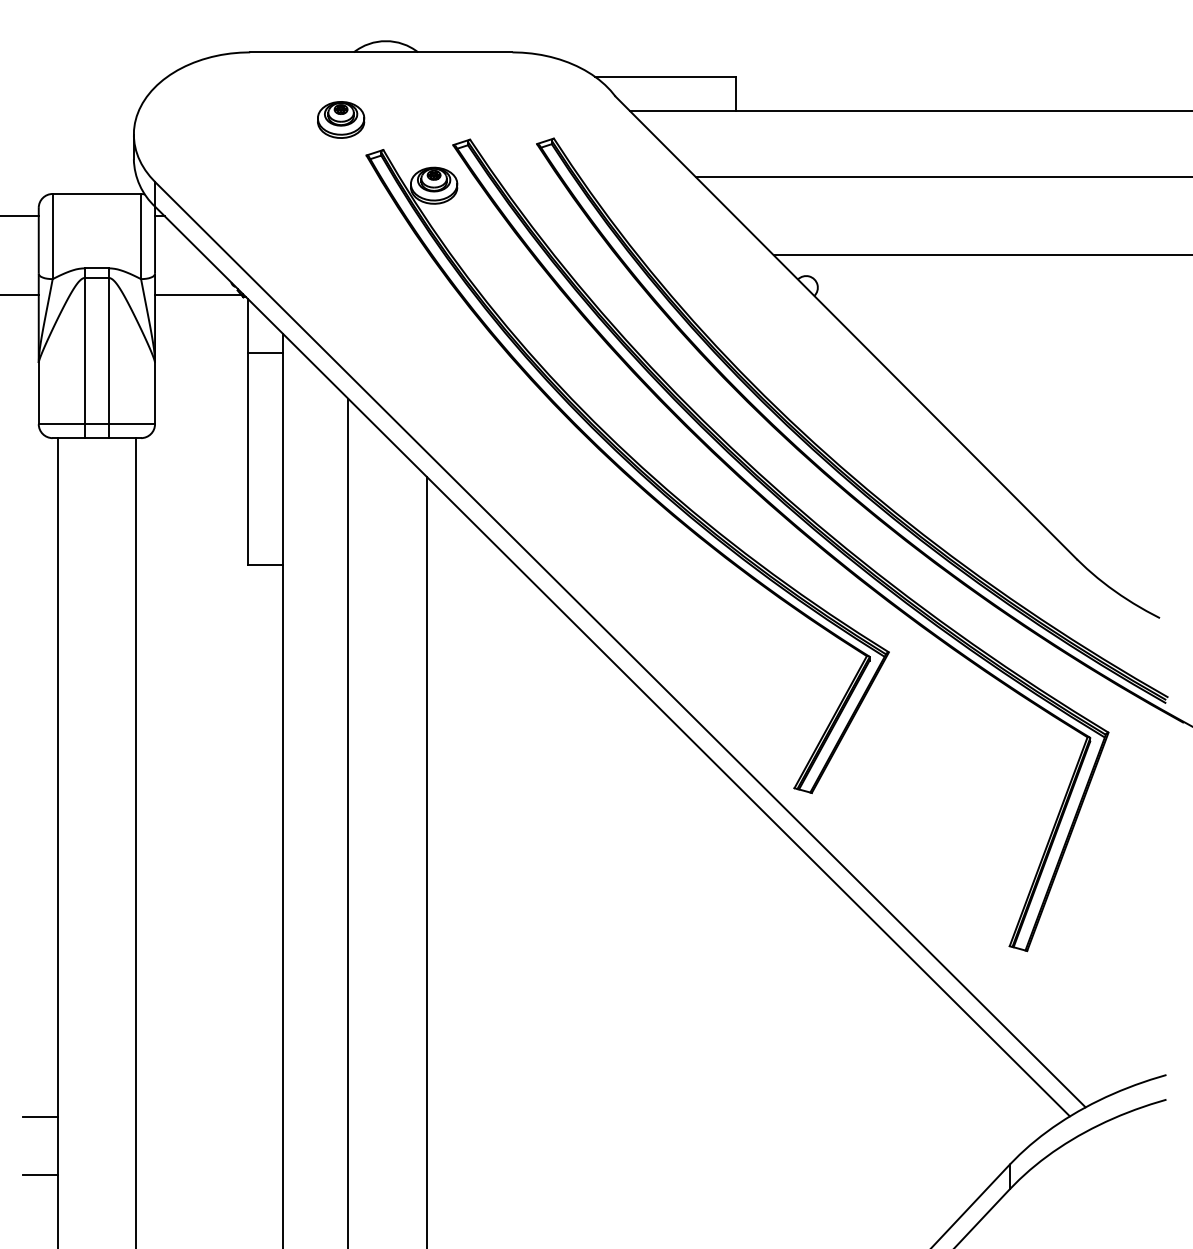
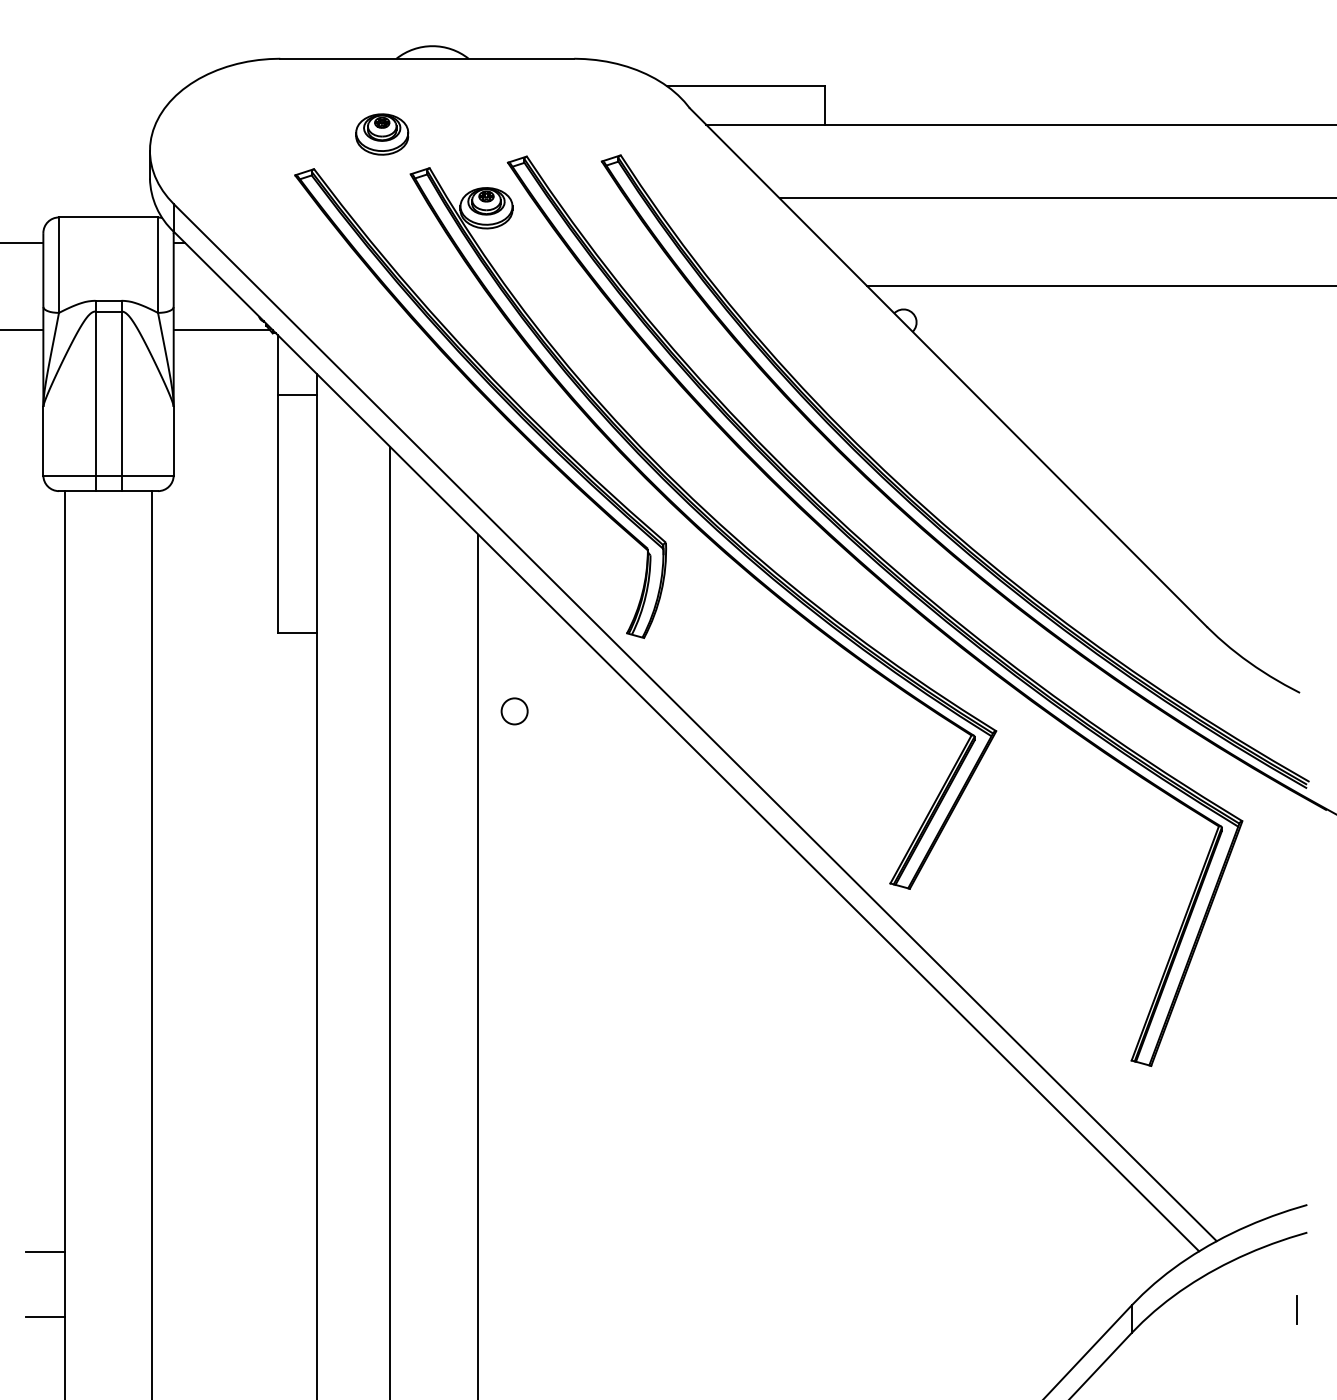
part: (433, 355) -> (485, 398), added
circle: (459, 634) -> (514, 711), added
line: (1156, 1168) -> (1296, 1309), added

